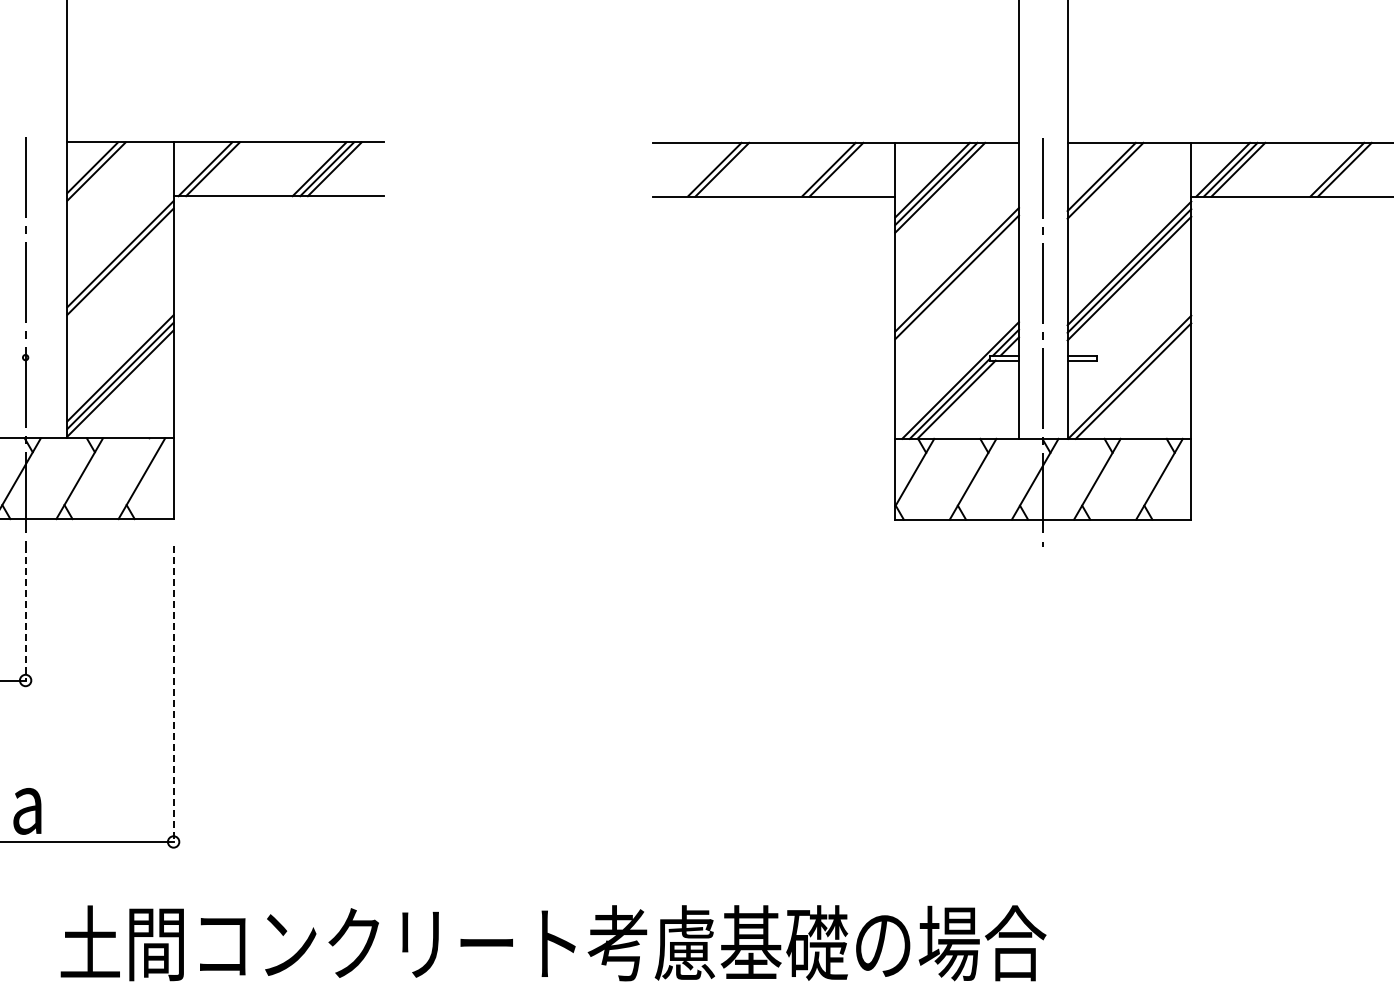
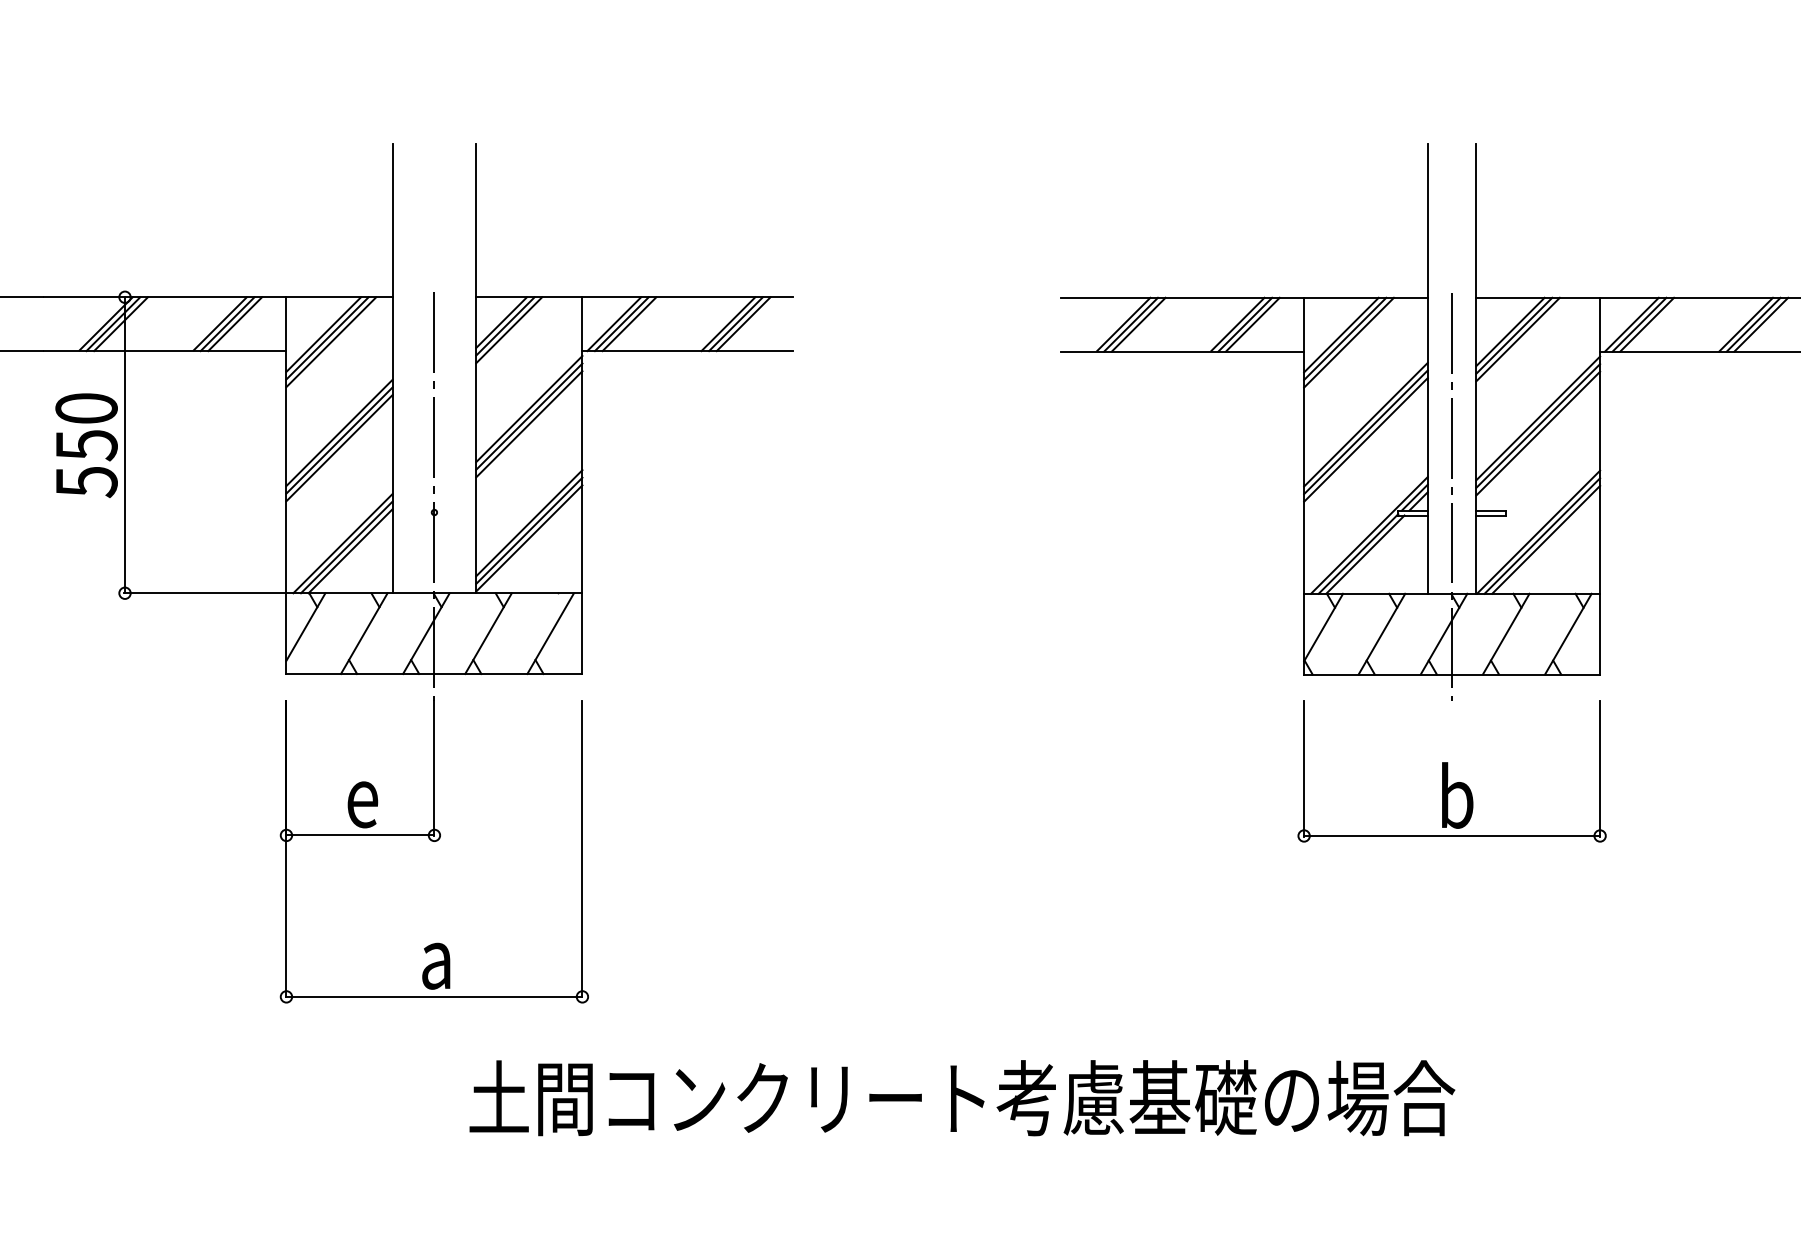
line: (220, 169) -> (629, 324), added
line: (729, 169) -> (1138, 324), added
line: (843, 169) -> (1252, 324), added
line: (1352, 169) -> (1761, 324), added
line: (100, 175) -> (509, 330), added
line: (1108, 184) -> (1517, 339), added
line: (120, 269) -> (529, 424), added
line: (956, 284) -> (1365, 439), added
line: (1137, 384) -> (1546, 539), added
line: (25, 613) -> (434, 768), dashed -> solid
part: (1042, 616) -> (1451, 771), added
line: (173, 694) -> (582, 849), dashed -> solid

